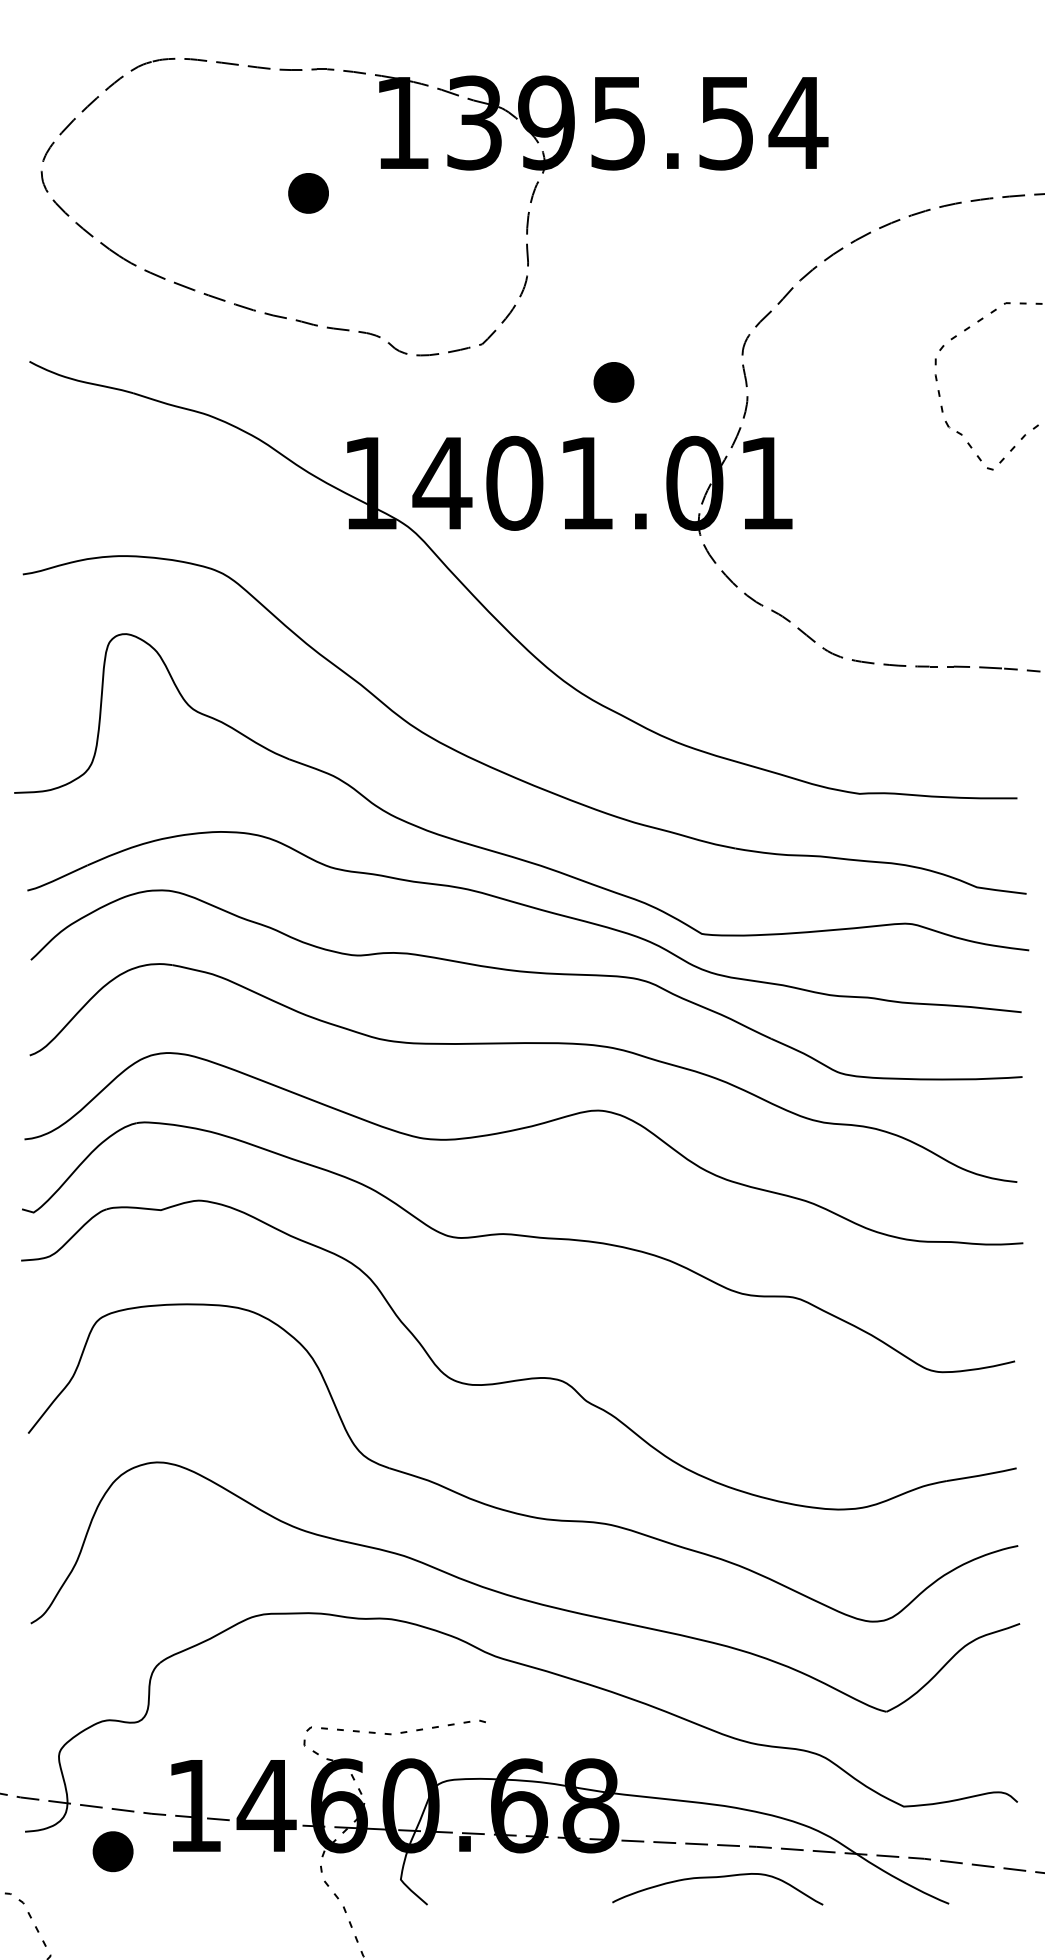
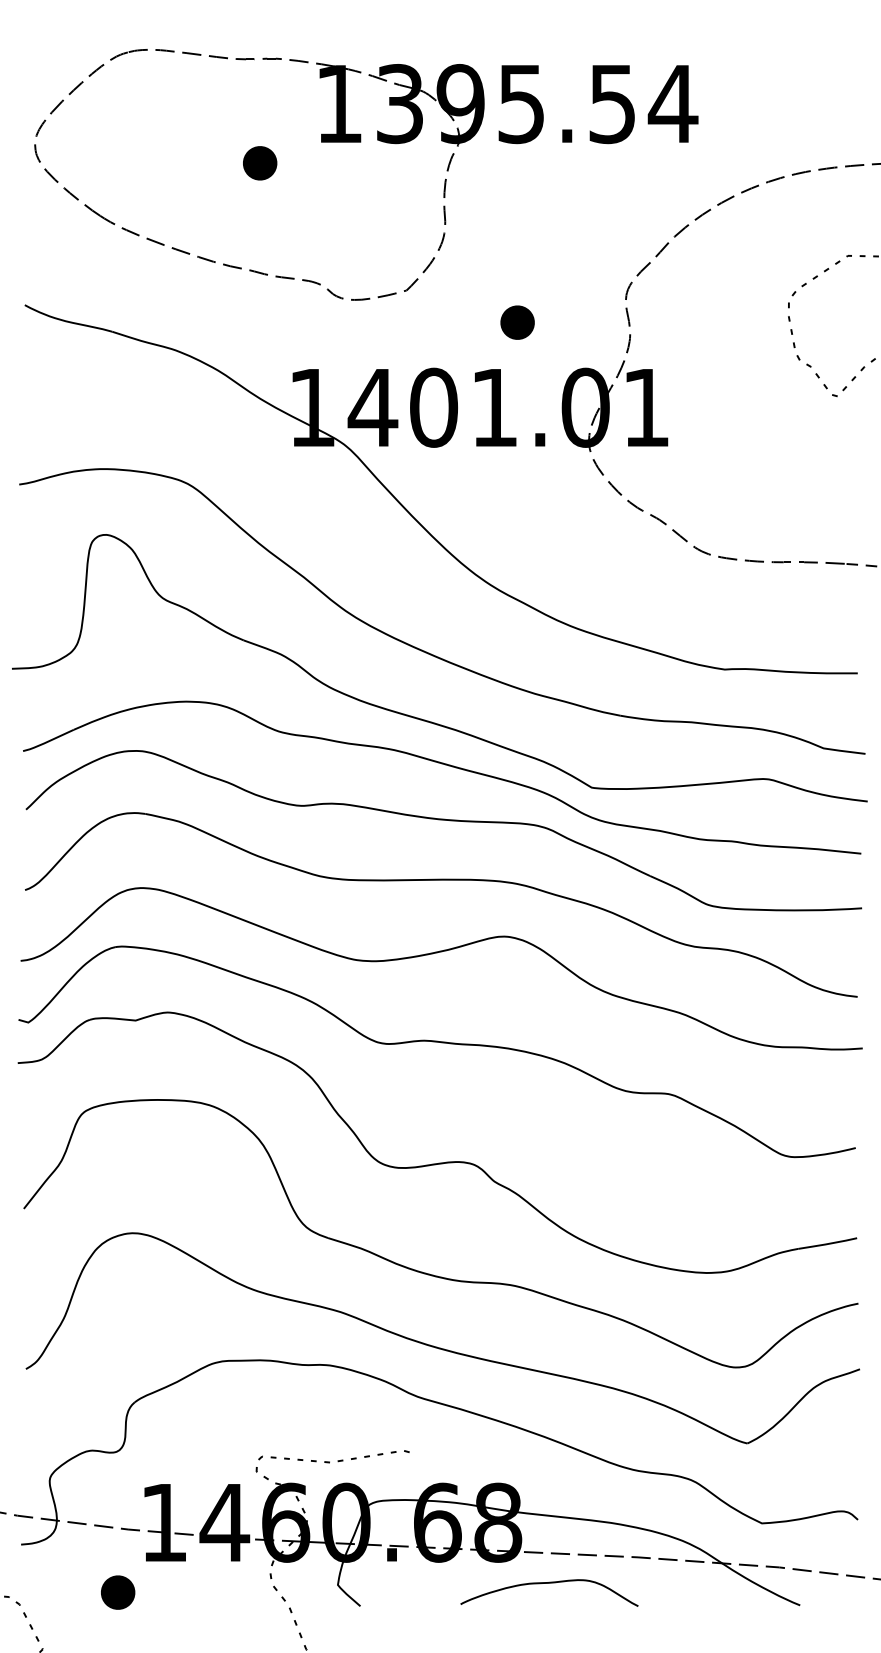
part: (112, 1851) -> (117, 1592), moved
curve: (715, 1878) -> (547, 1584), moved

